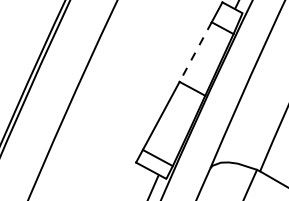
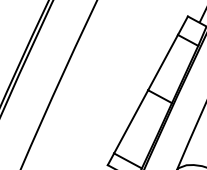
line: (195, 52) -> (162, 63), dashed -> solid

